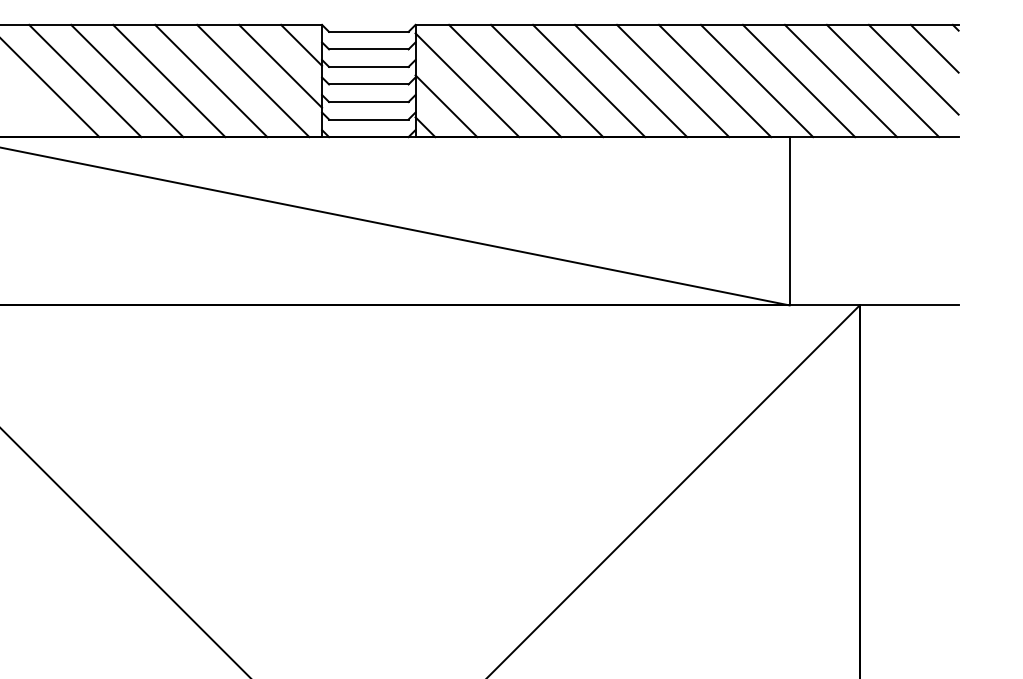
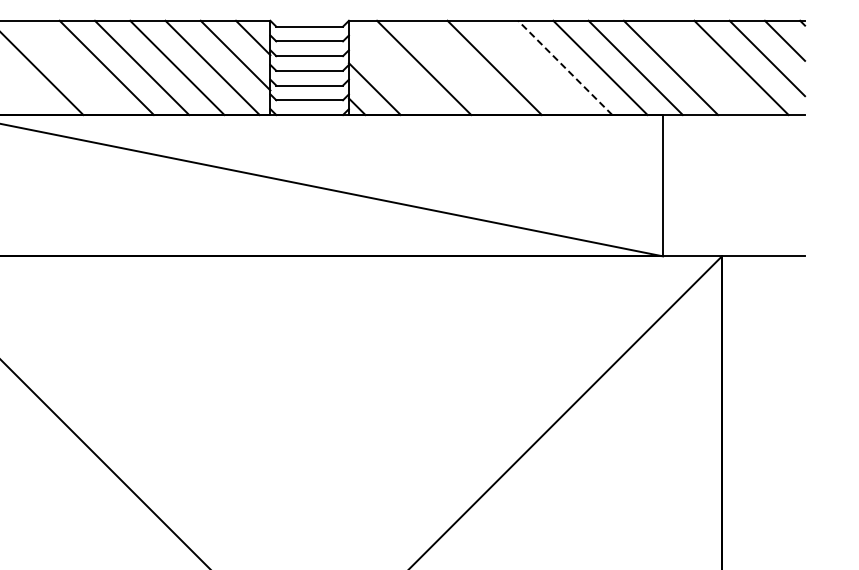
line: (85, 80) -> (71, 67), removed
line: (547, 80) -> (459, 67), removed
line: (630, 80) -> (529, 67), removed
line: (673, 80) -> (565, 67), solid -> dashed
line: (841, 80) -> (706, 67), removed
line: (467, 85) -> (392, 71), removed

